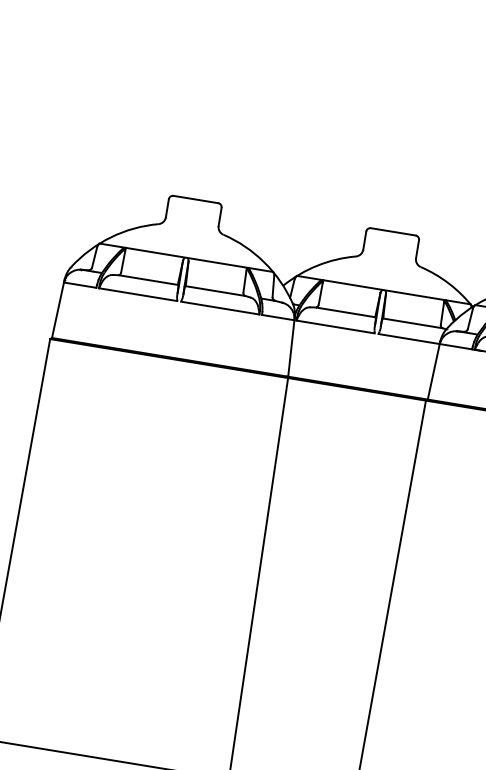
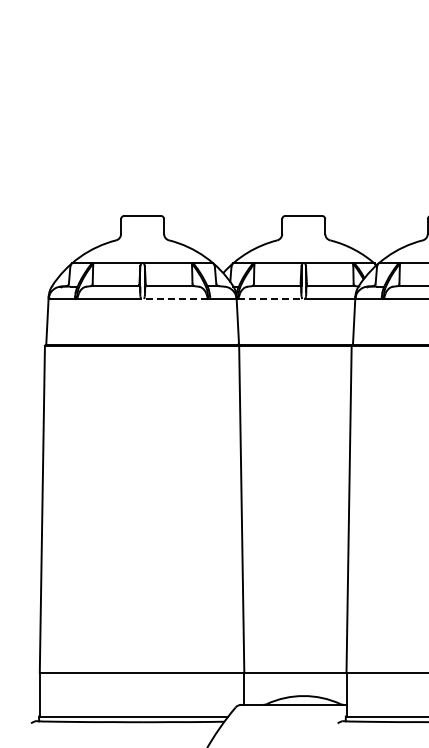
line: (220, 308) -> (176, 299), solid -> dashed
line: (335, 327) -> (270, 299), solid -> dashed

